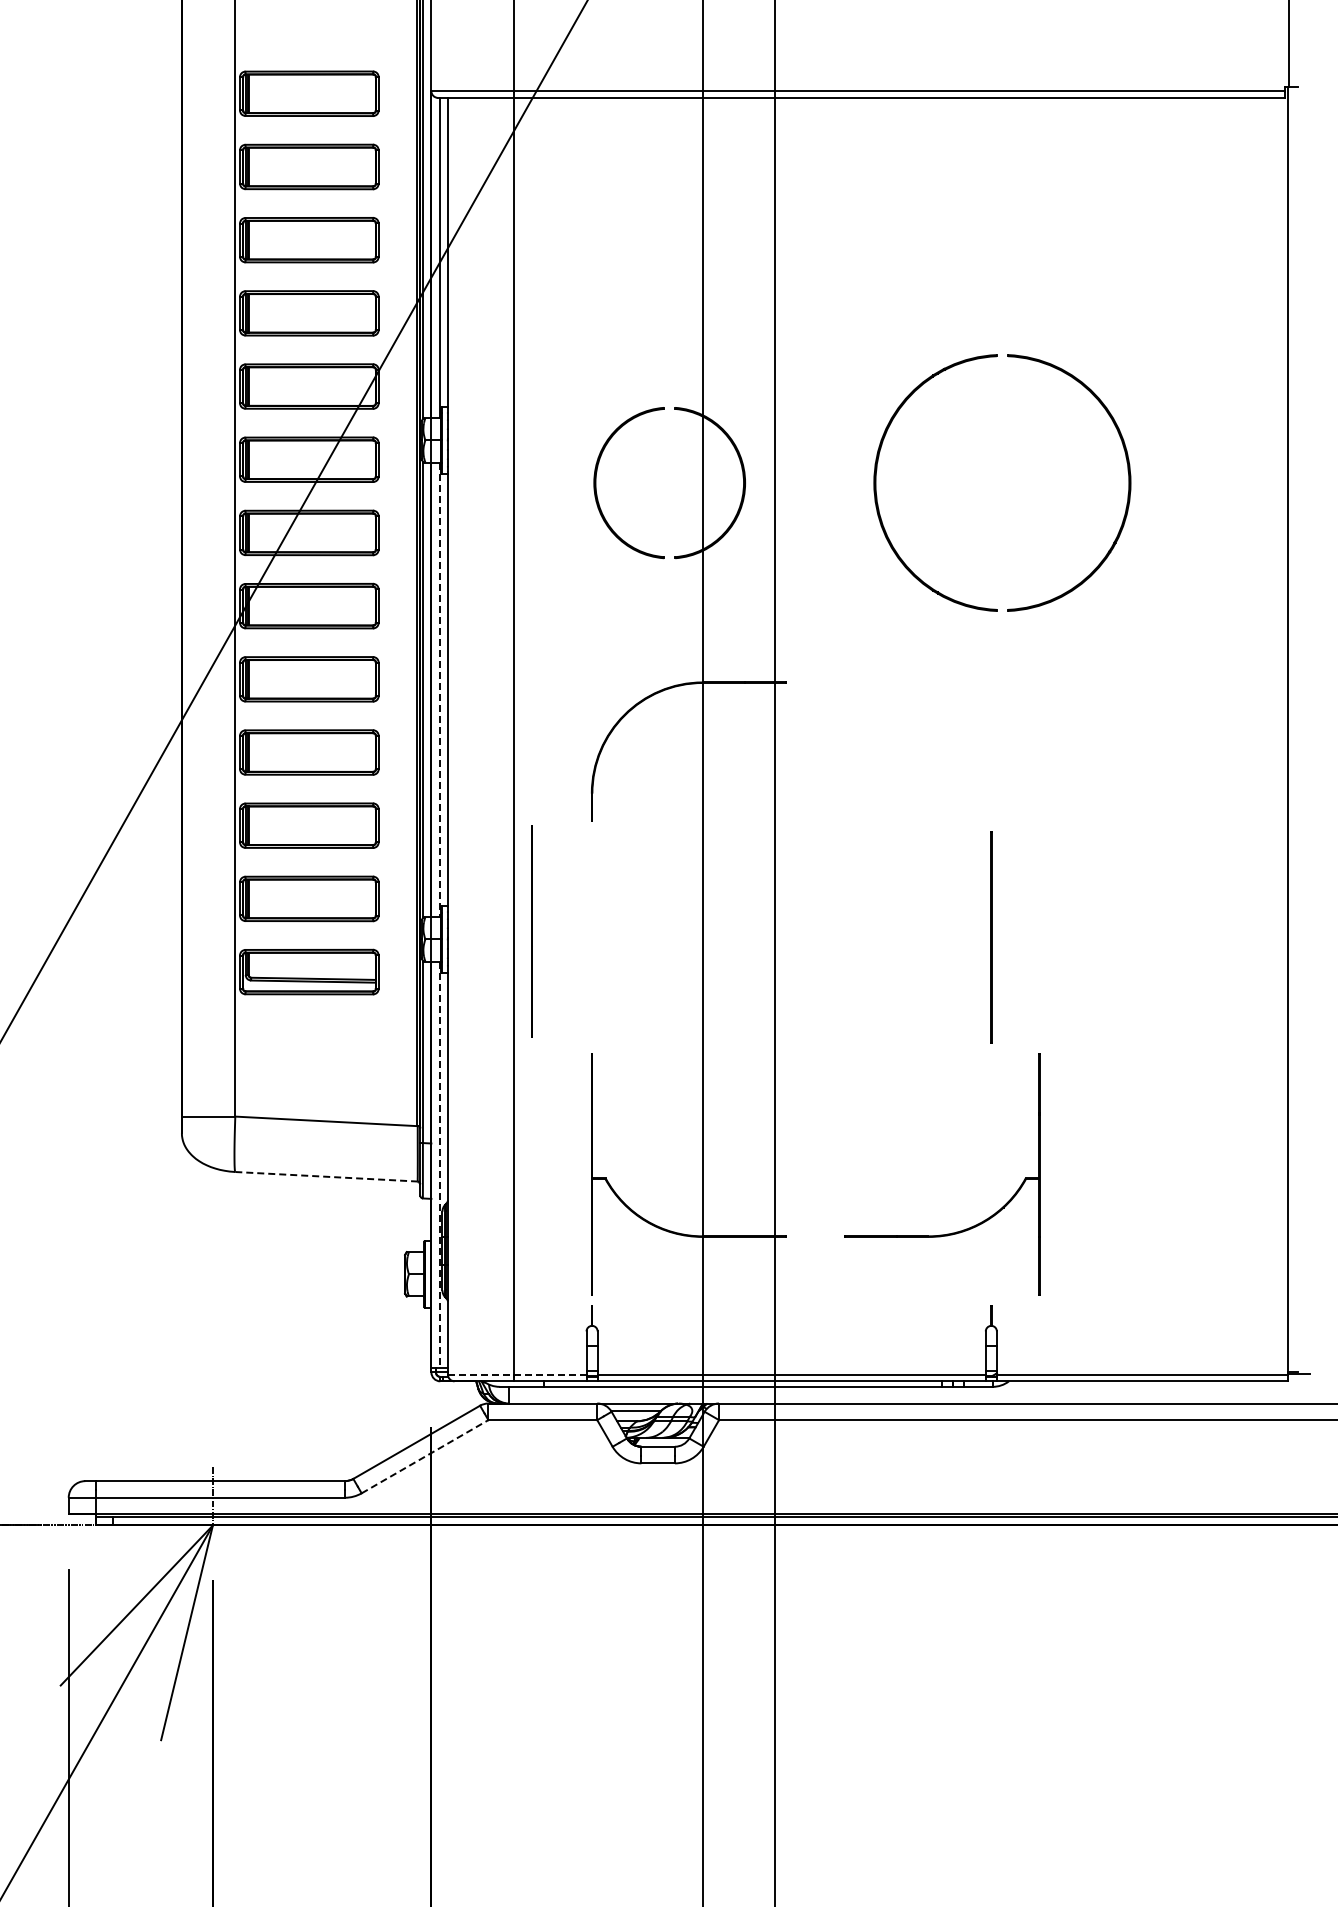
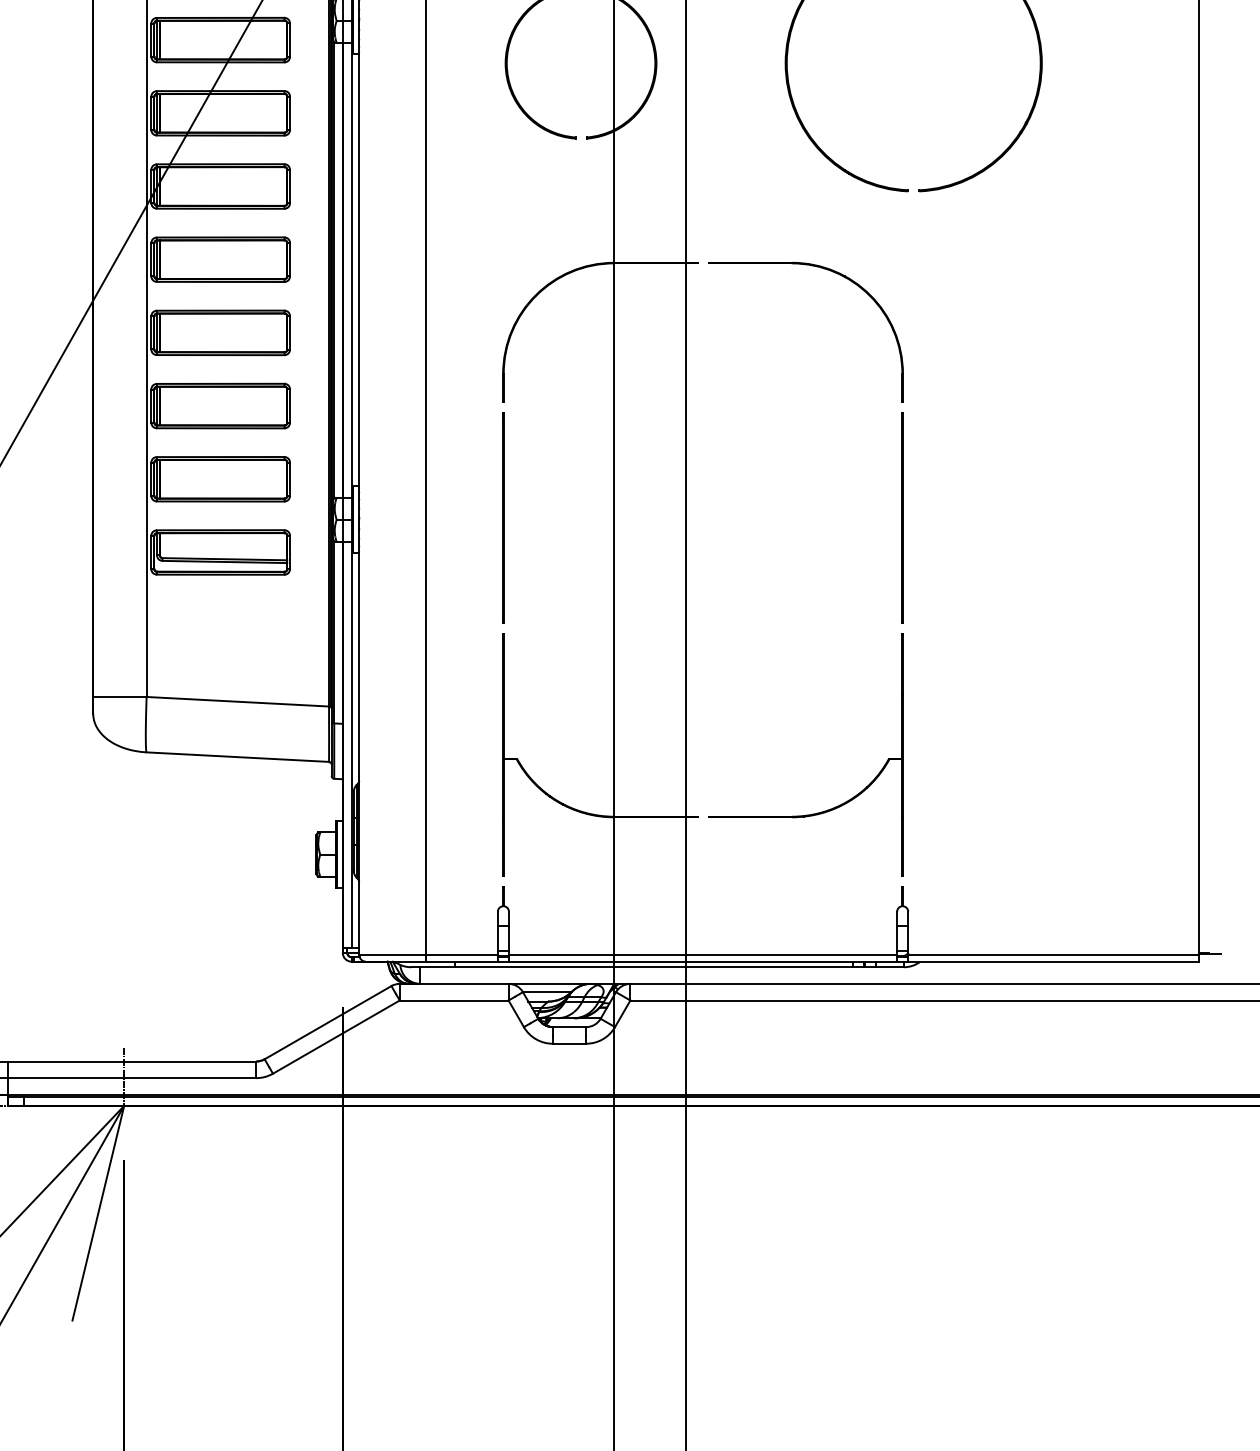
part: (913, 689) -> (824, 269), added
line: (440, 690) -> (351, 270), dashed -> solid
line: (531, 931) -> (502, 517), moved
line: (440, 1165) -> (351, 745), dashed -> solid
line: (327, 1176) -> (238, 756), dashed -> solid
part: (956, 1231) -> (819, 811), moved
line: (516, 1374) -> (427, 954), dashed -> solid
line: (425, 1456) -> (336, 1036), dashed -> solid

